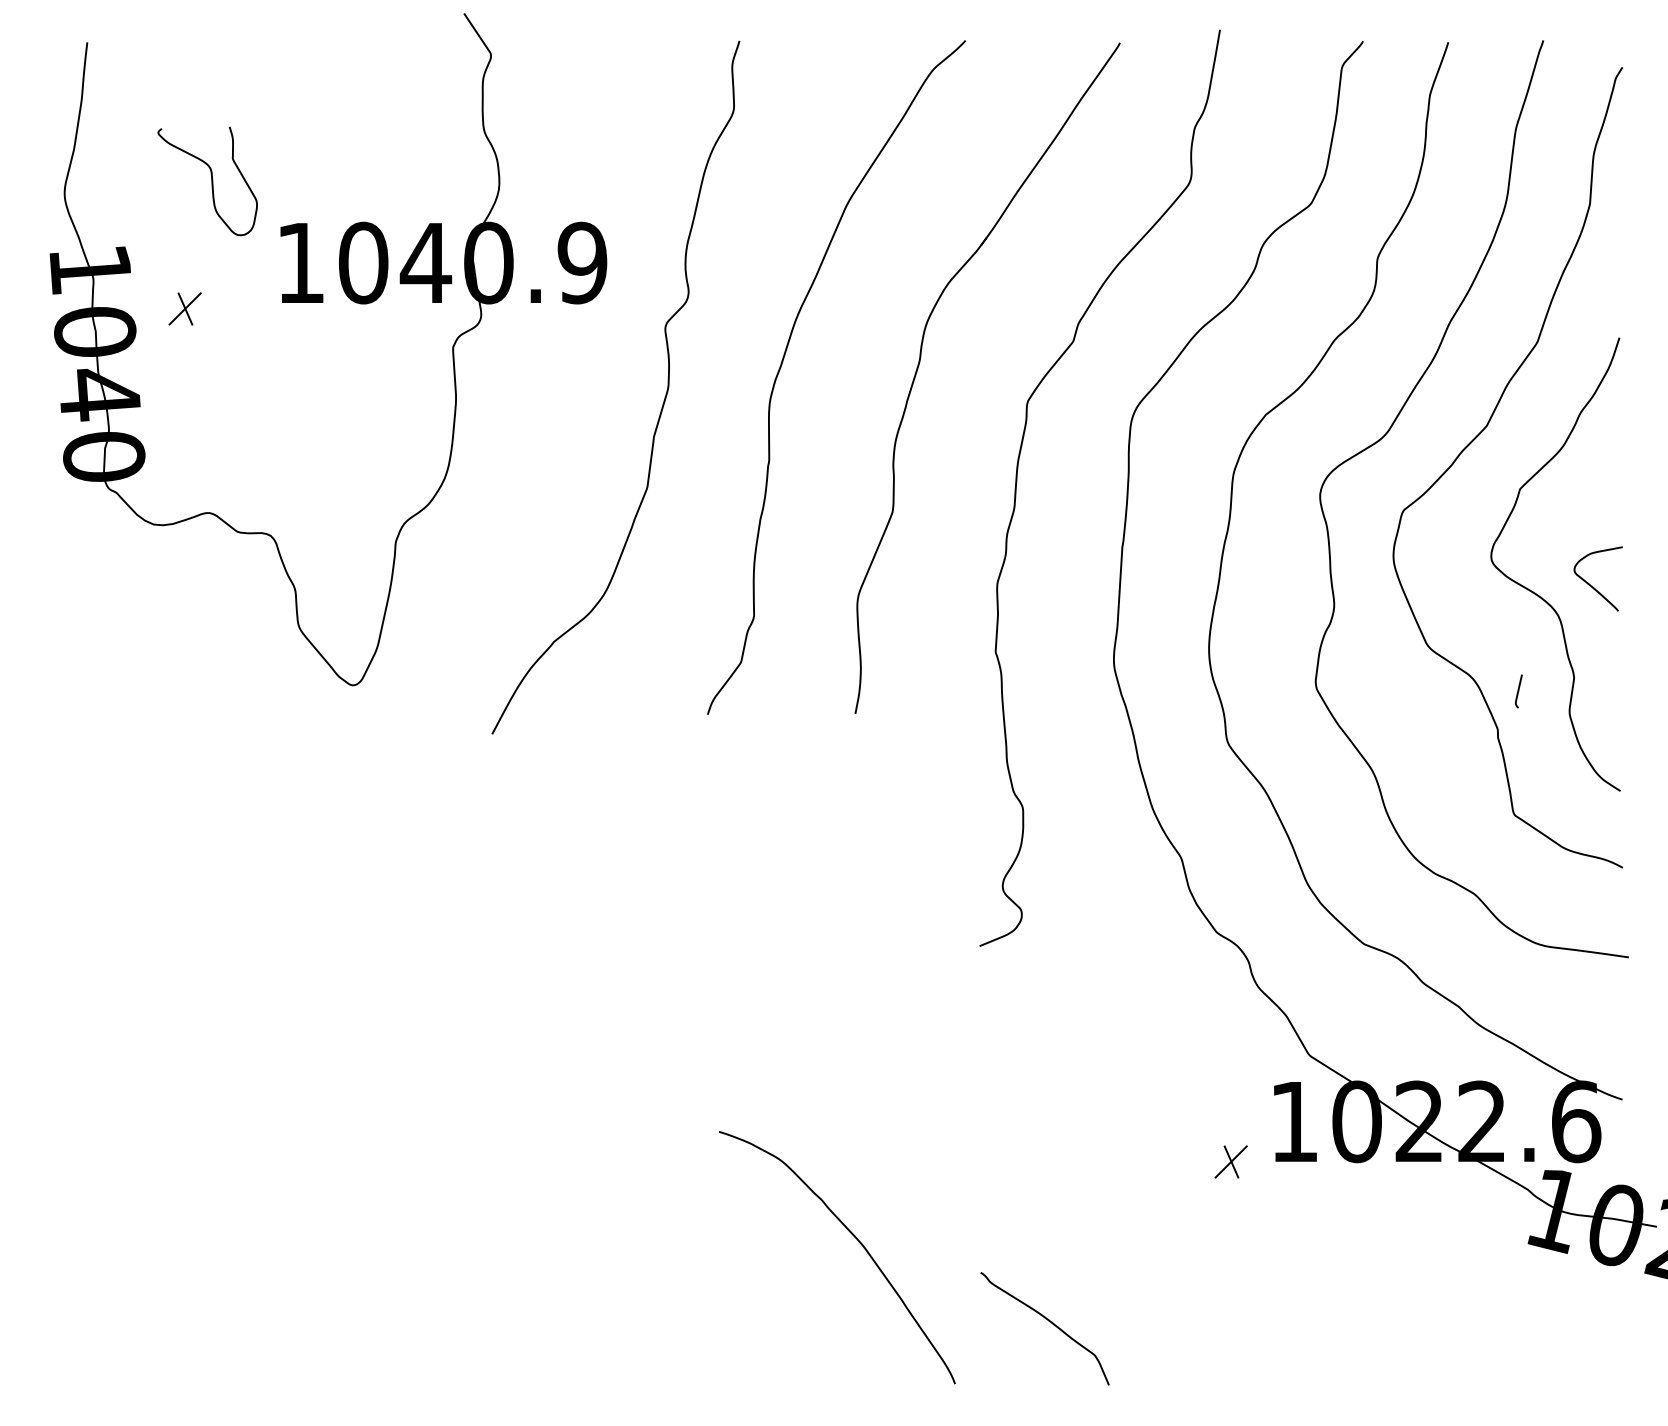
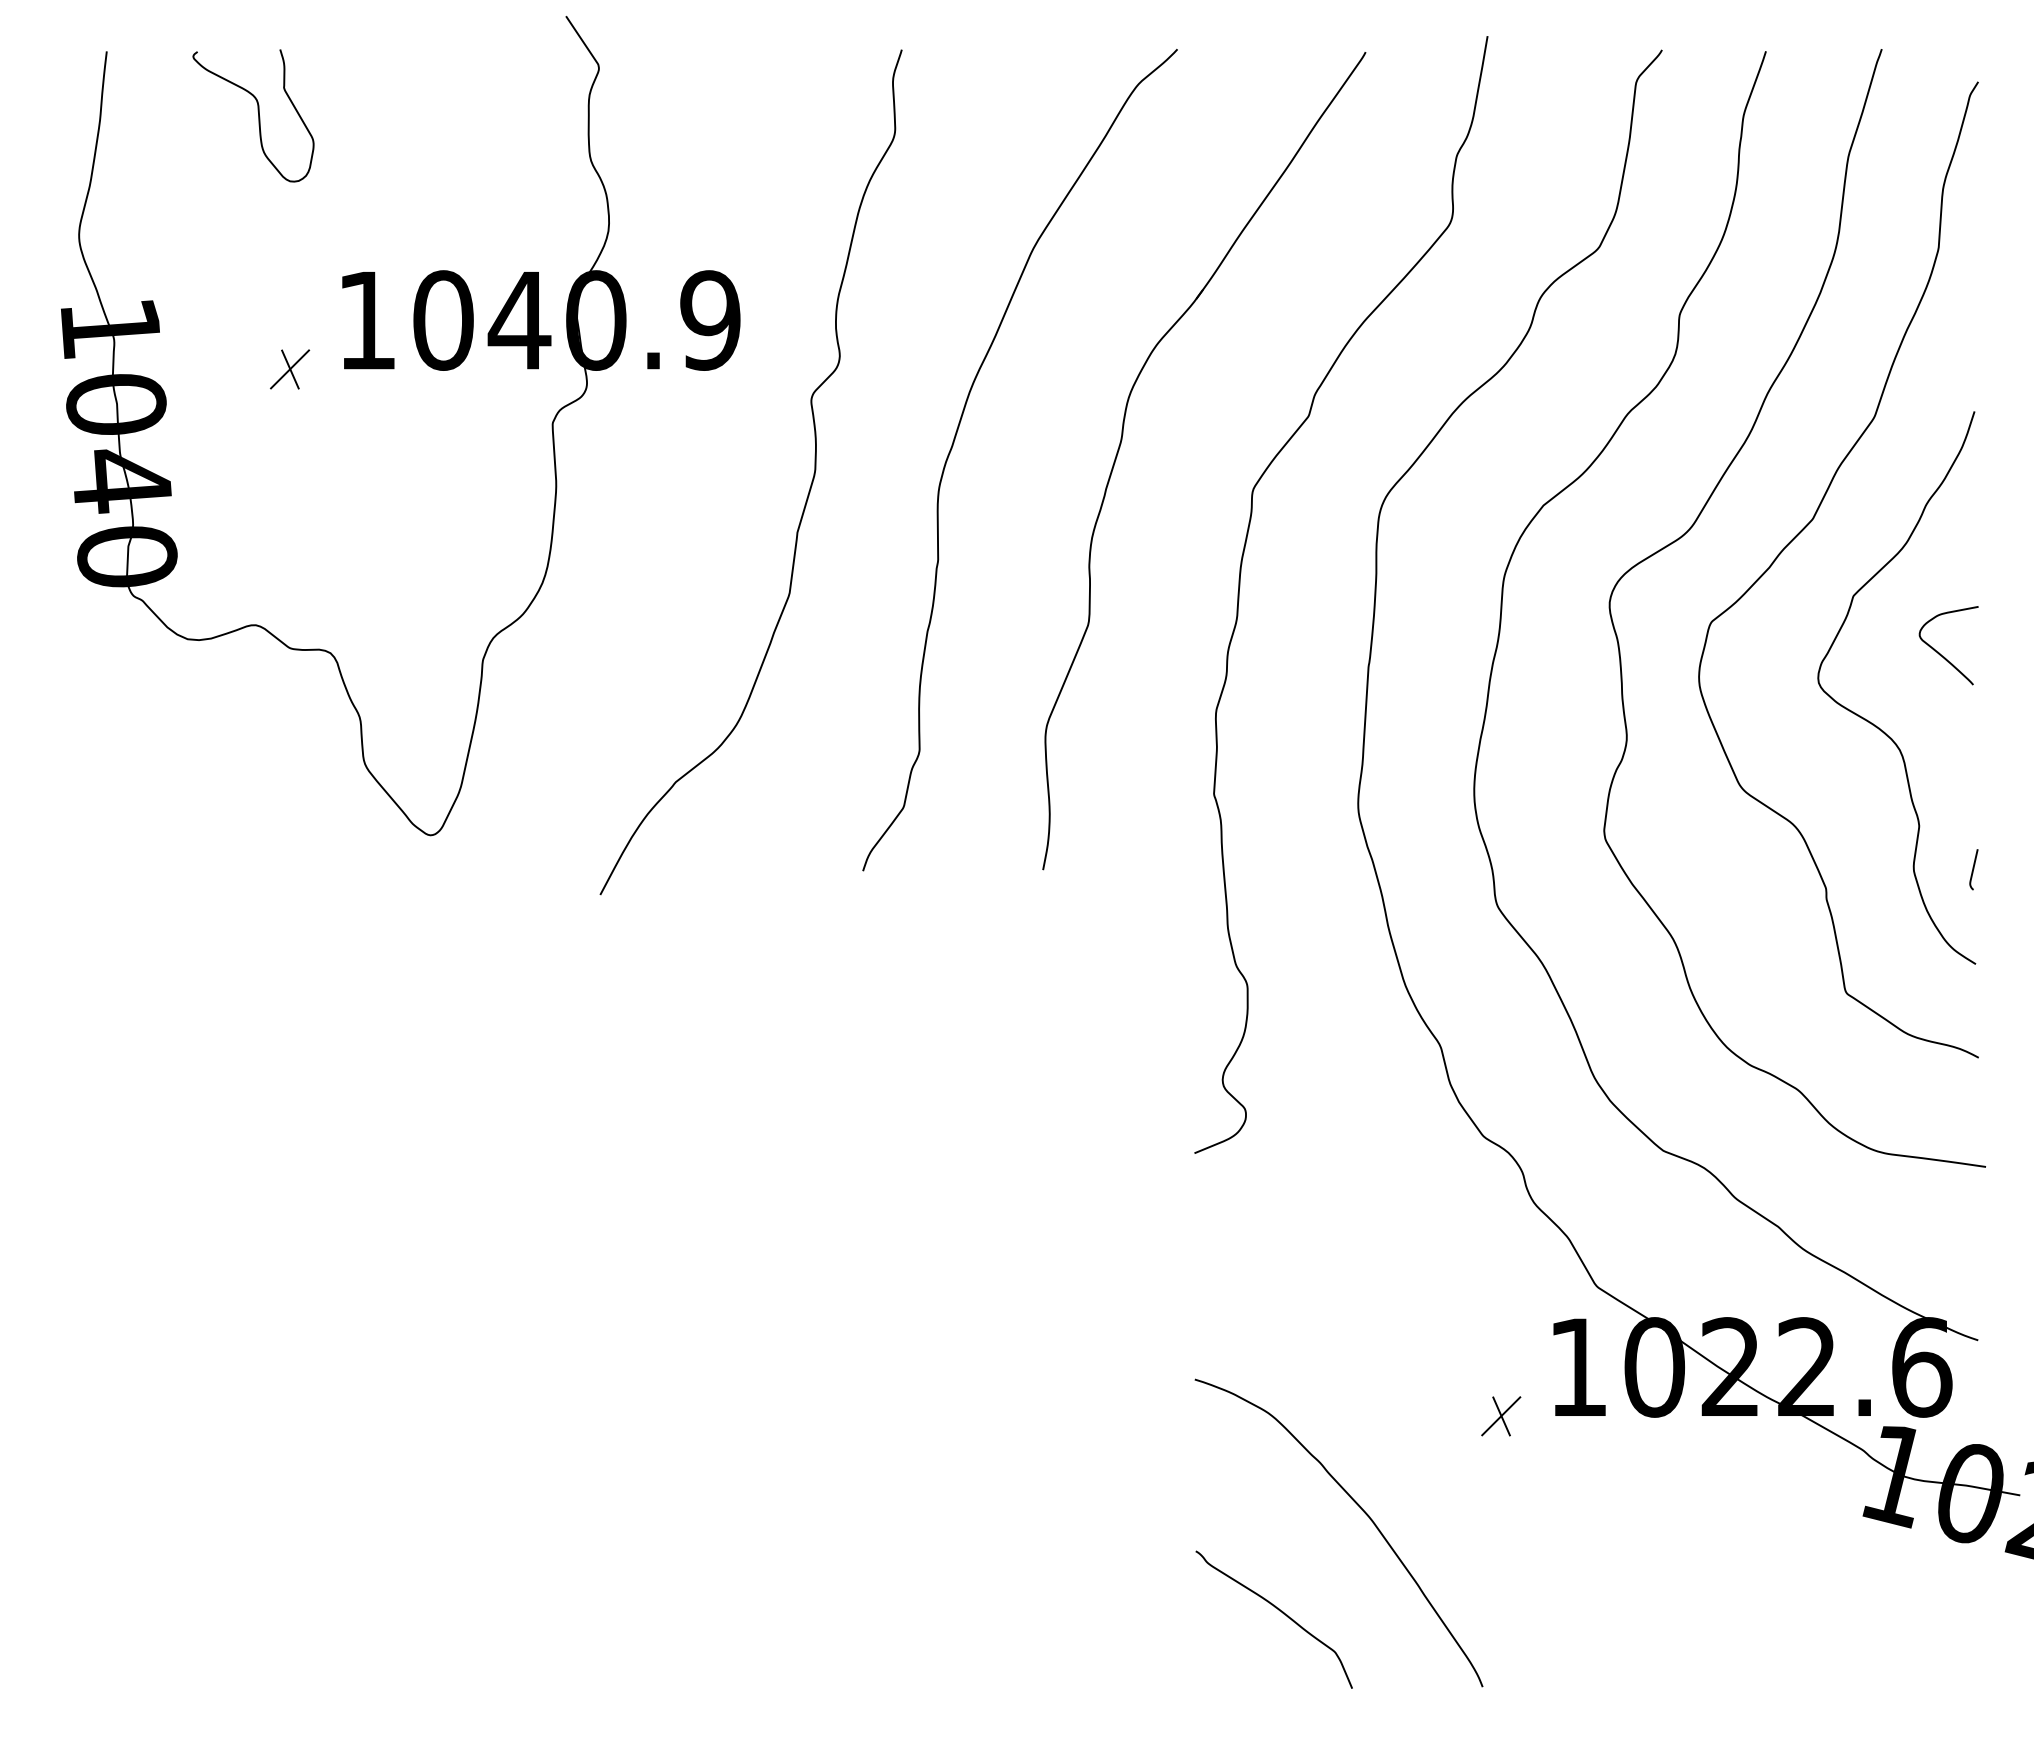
curve: (211, 181) -> (258, 115), moved
part: (185, 309) -> (290, 369), moved
curve: (1591, 585) -> (1940, 653), moved
curve: (1518, 691) -> (1973, 869), moved
curve: (857, 1240) -> (1363, 1512), moved

